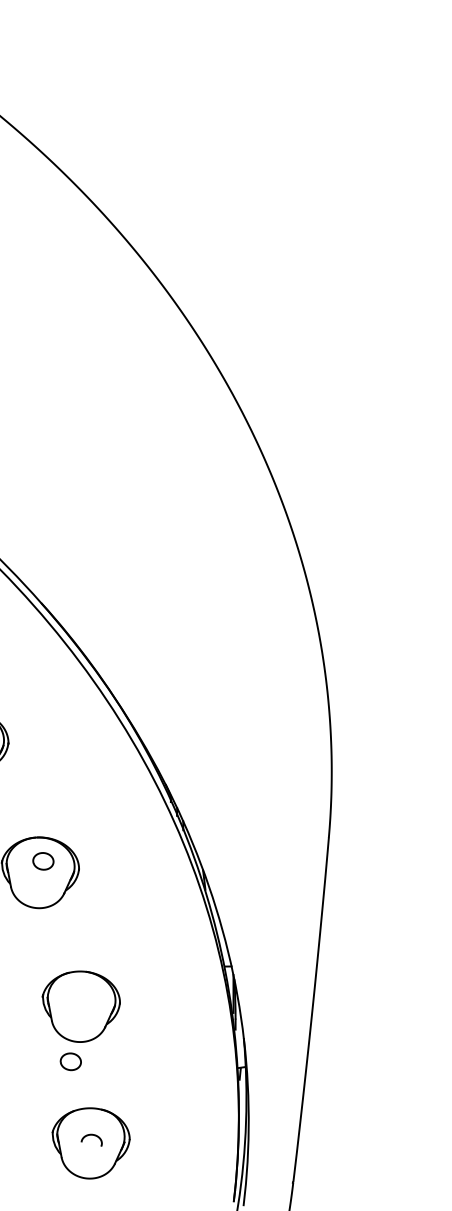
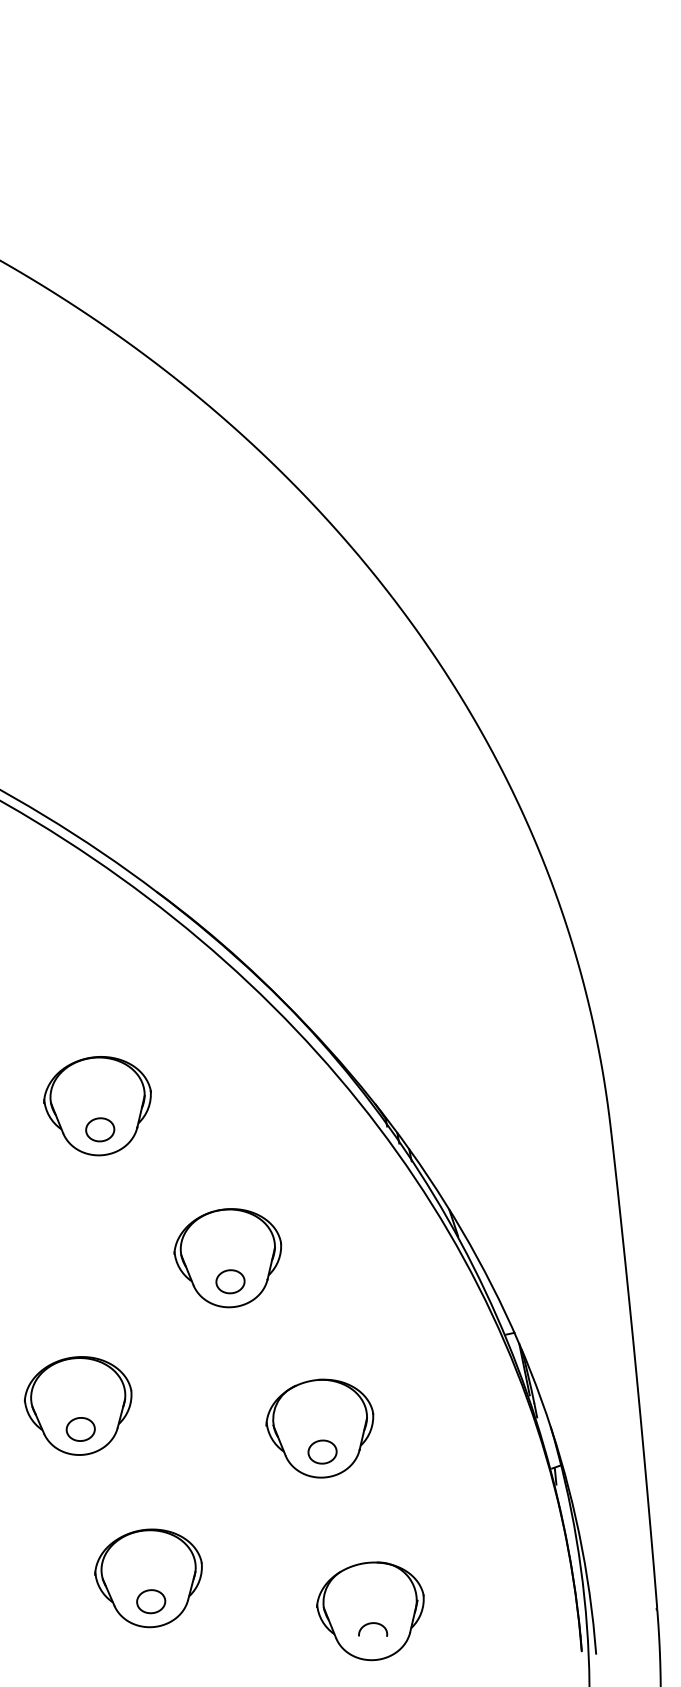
part: (43, 861) -> (230, 1281), moved
part: (70, 1061) -> (322, 1451), moved
curve: (92, 1135) -> (371, 1624), moved

